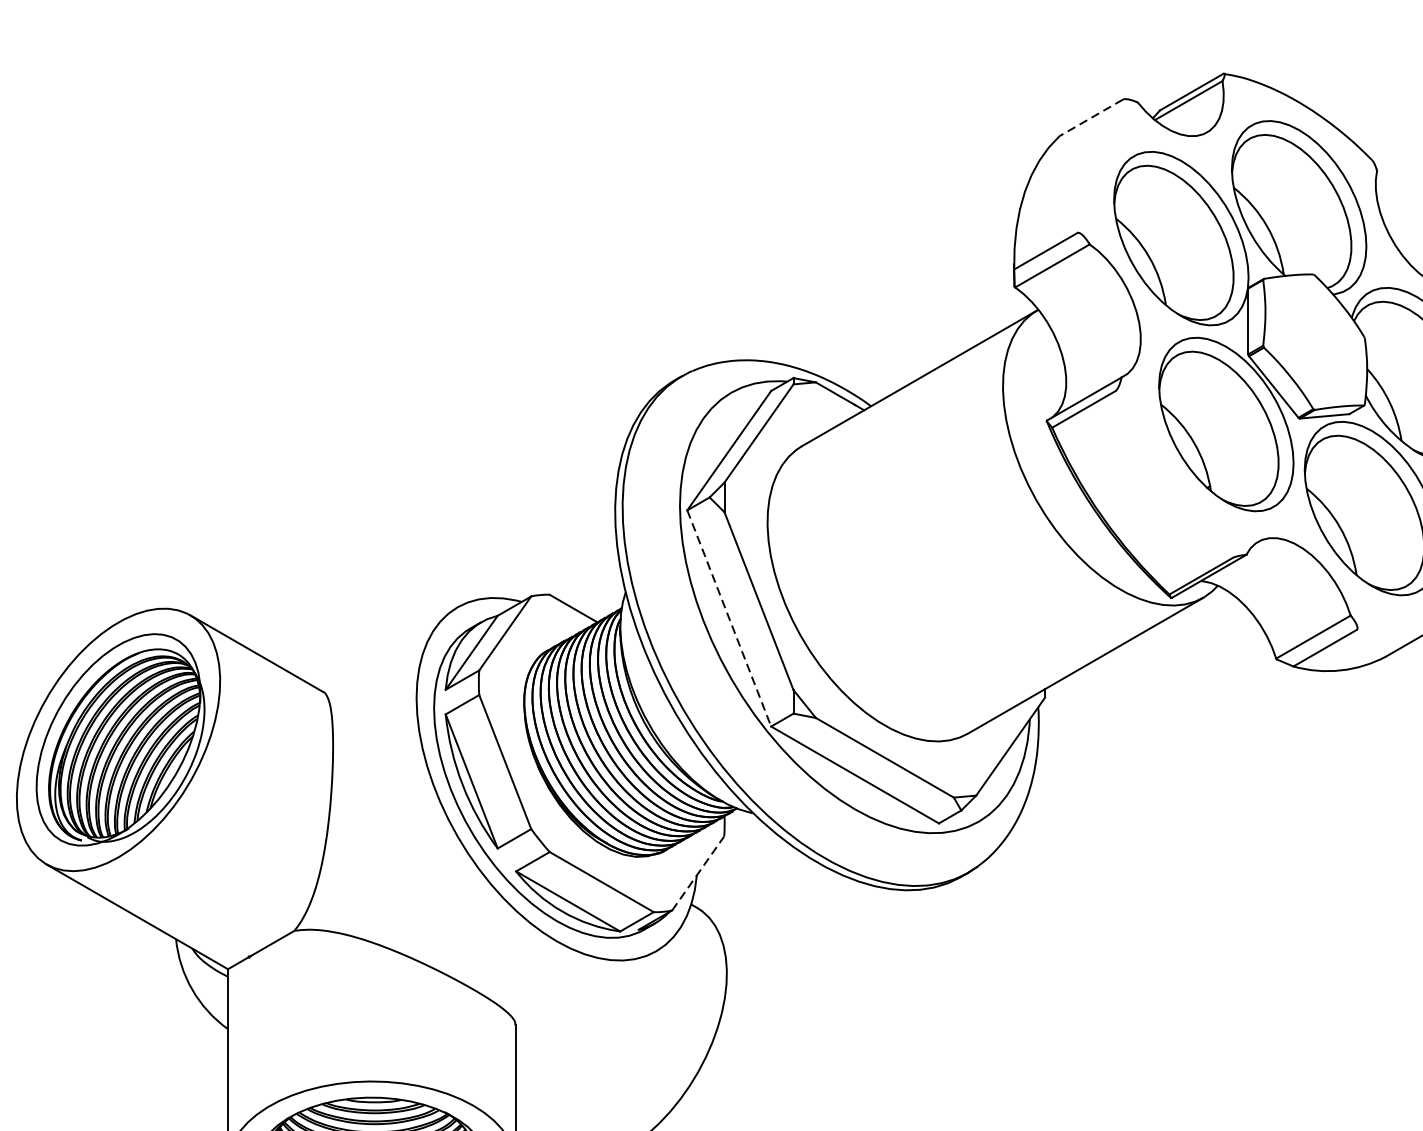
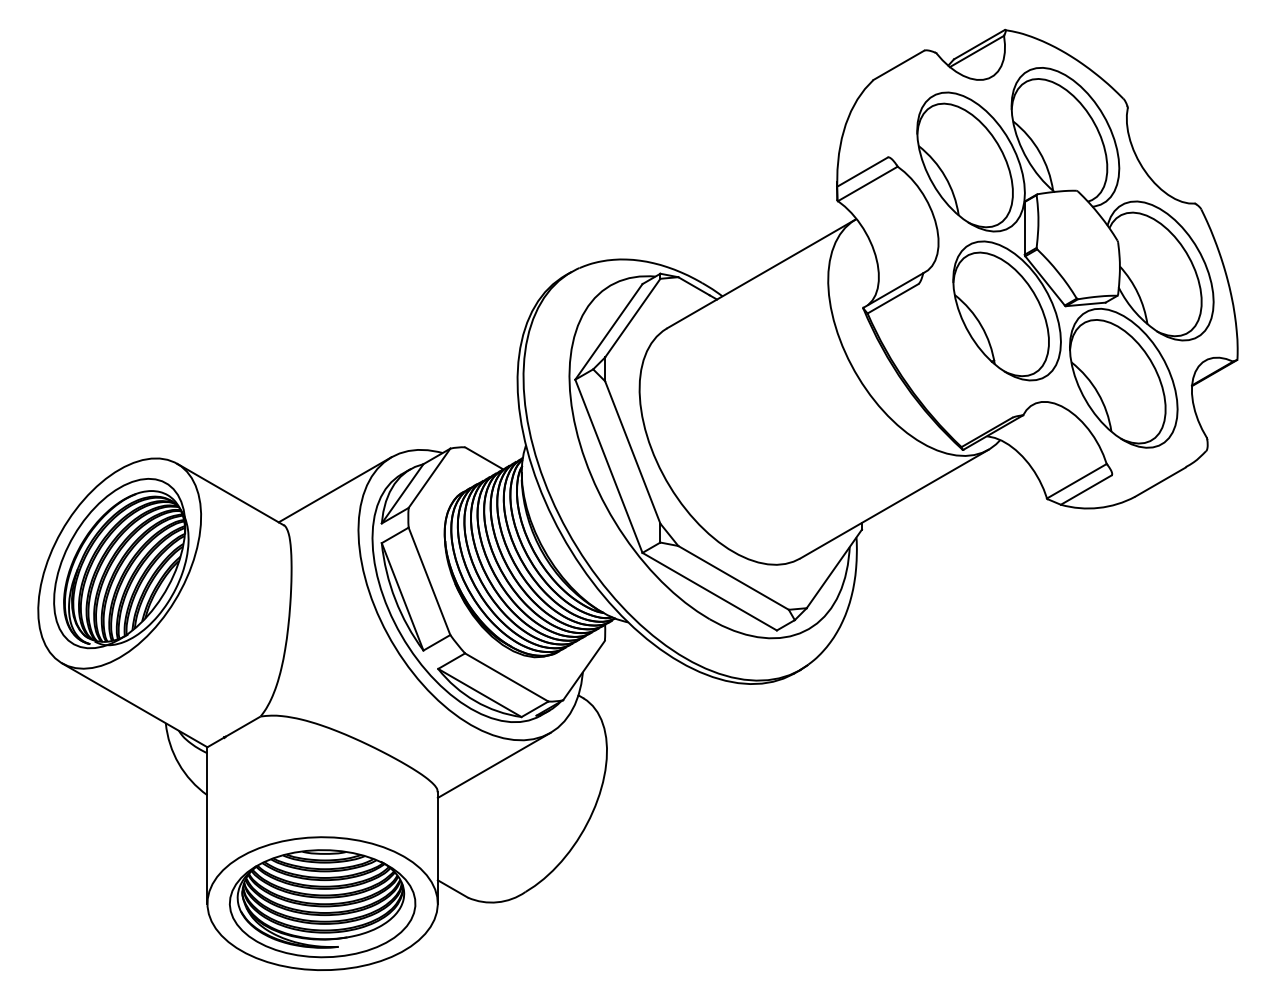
line: (1090, 118) -> (898, 65), dashed -> solid
line: (728, 618) -> (608, 466), dashed -> solid
line: (386, 647) -> (334, 489), added
line: (698, 873) -> (584, 670), dashed -> solid
line: (585, 990) -> (493, 764), added

